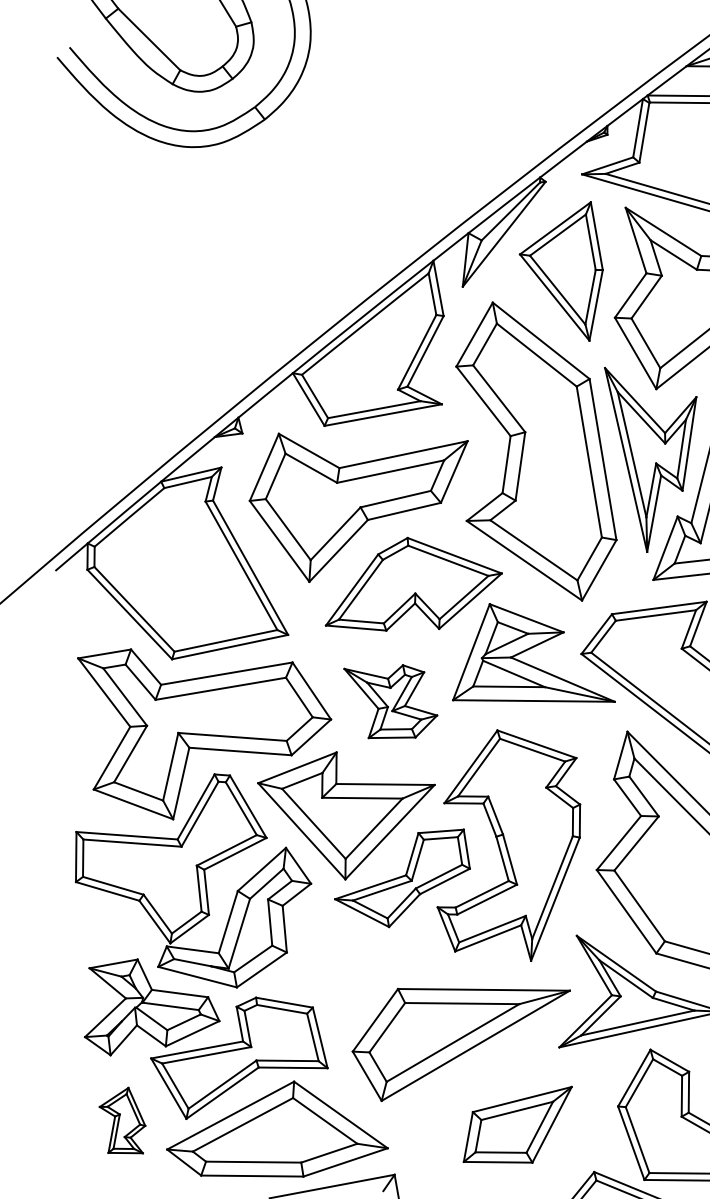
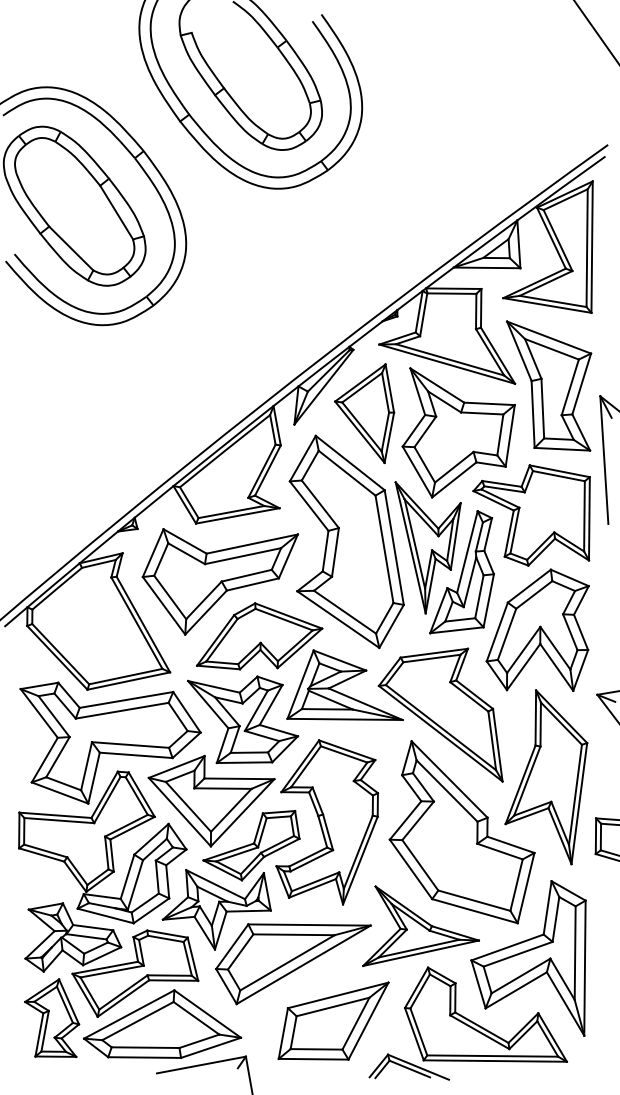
part: (391, 701) -> (243, 719), size x1.67
part: (353, 968) -> (216, 909), added
part: (122, 1119) -> (52, 1017), size x1.67
part: (517, 1123) -> (333, 1020), size x1.43

